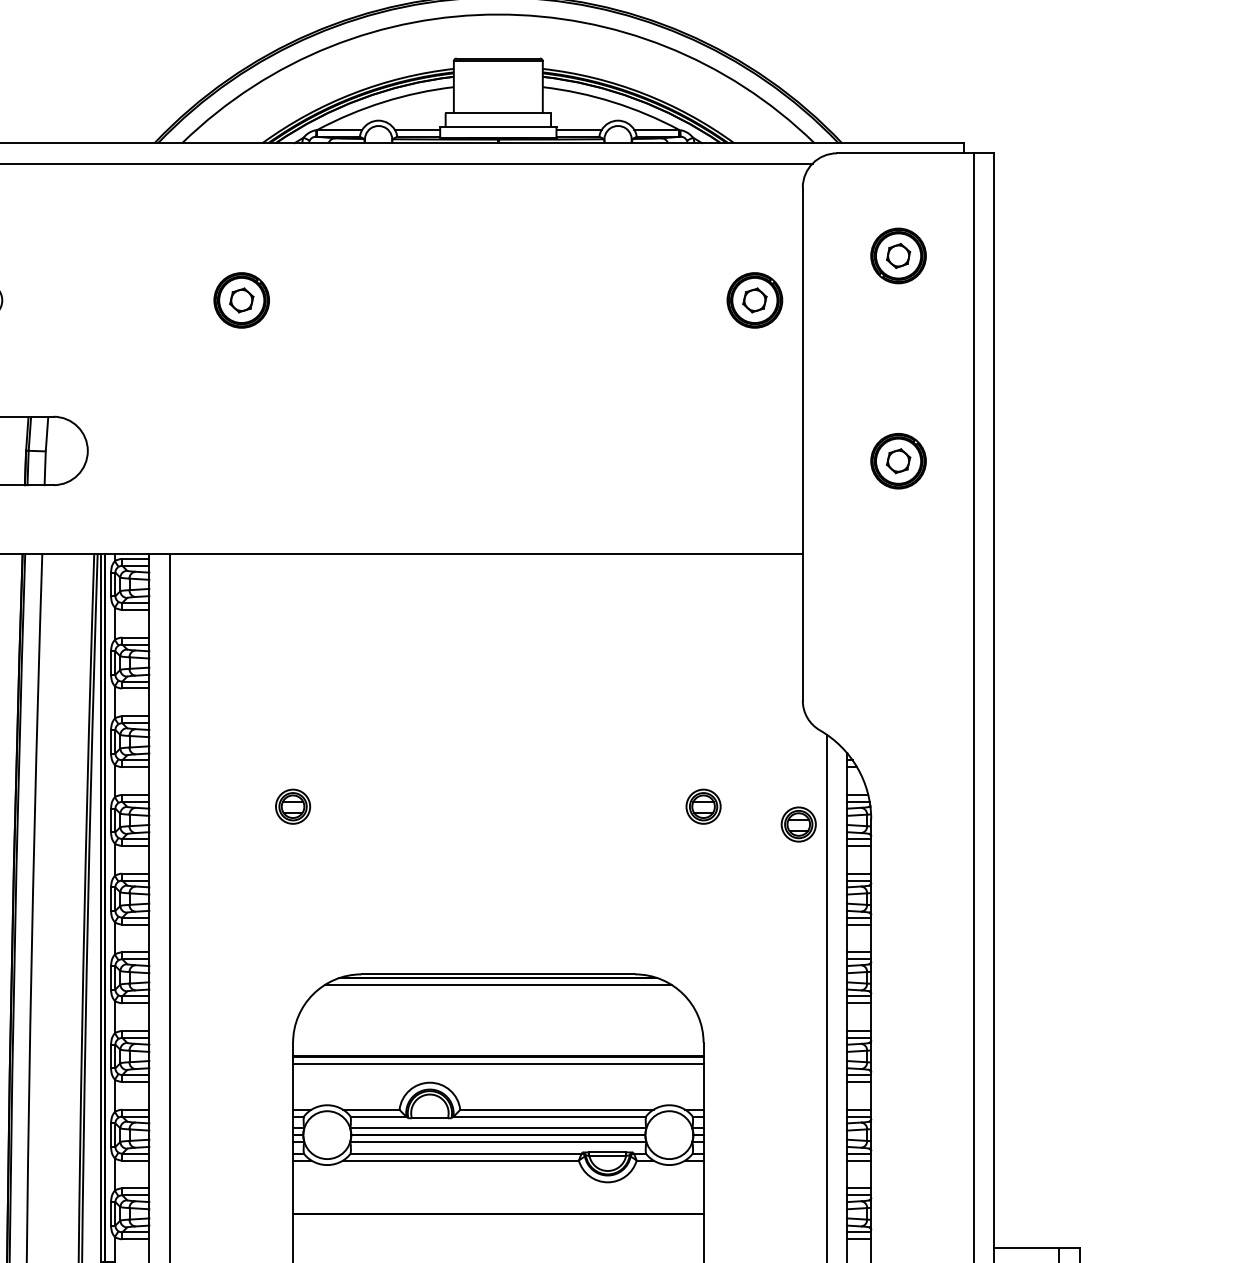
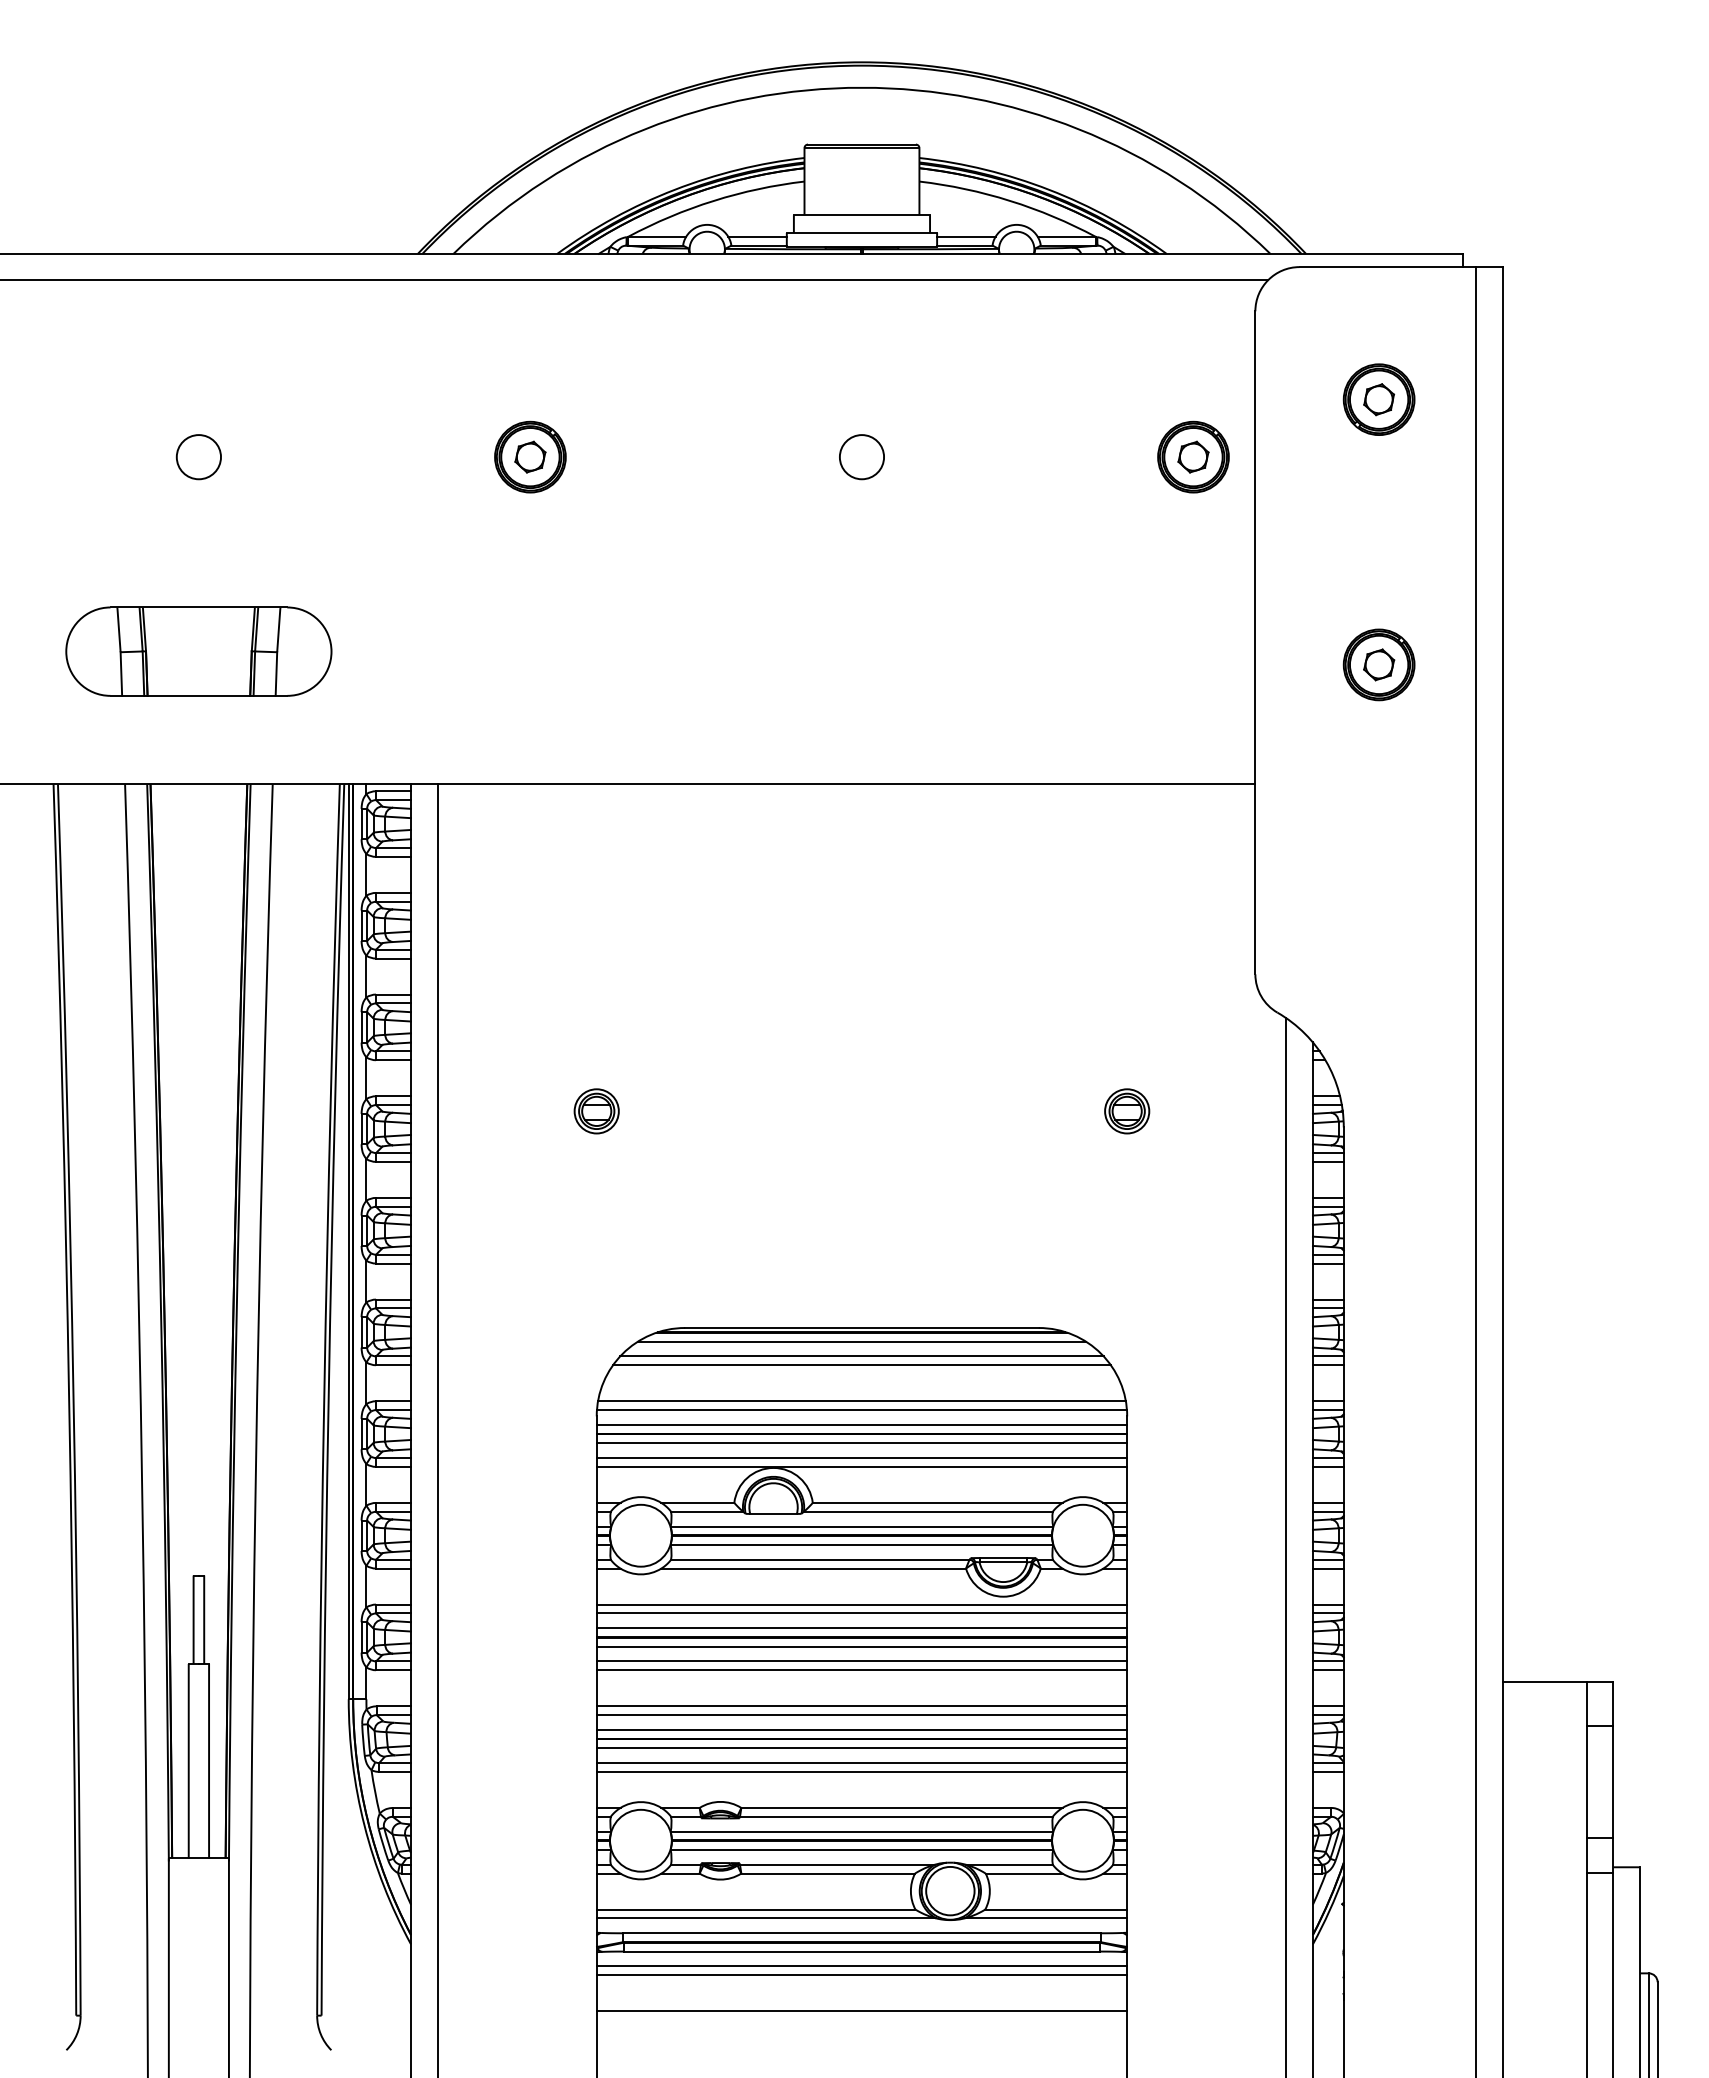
circle: (497, 300) -> (861, 457), added
part: (799, 824) -> (1250, 1134), removed
line: (497, 996) -> (861, 1356), added
line: (497, 1003) -> (861, 1365), added
line: (497, 1031) -> (861, 1401), added
line: (497, 1038) -> (861, 1410), added
line: (497, 1049) -> (861, 1424), added
line: (497, 1075) -> (861, 1458), added
line: (497, 1081) -> (861, 1466), added
line: (497, 1188) -> (861, 1604), added
line: (497, 1195) -> (861, 1613), added
line: (497, 1206) -> (861, 1628), added
line: (497, 1220) -> (861, 1646), added
line: (497, 1232) -> (861, 1661), added
line: (497, 1239) -> (861, 1670), added

